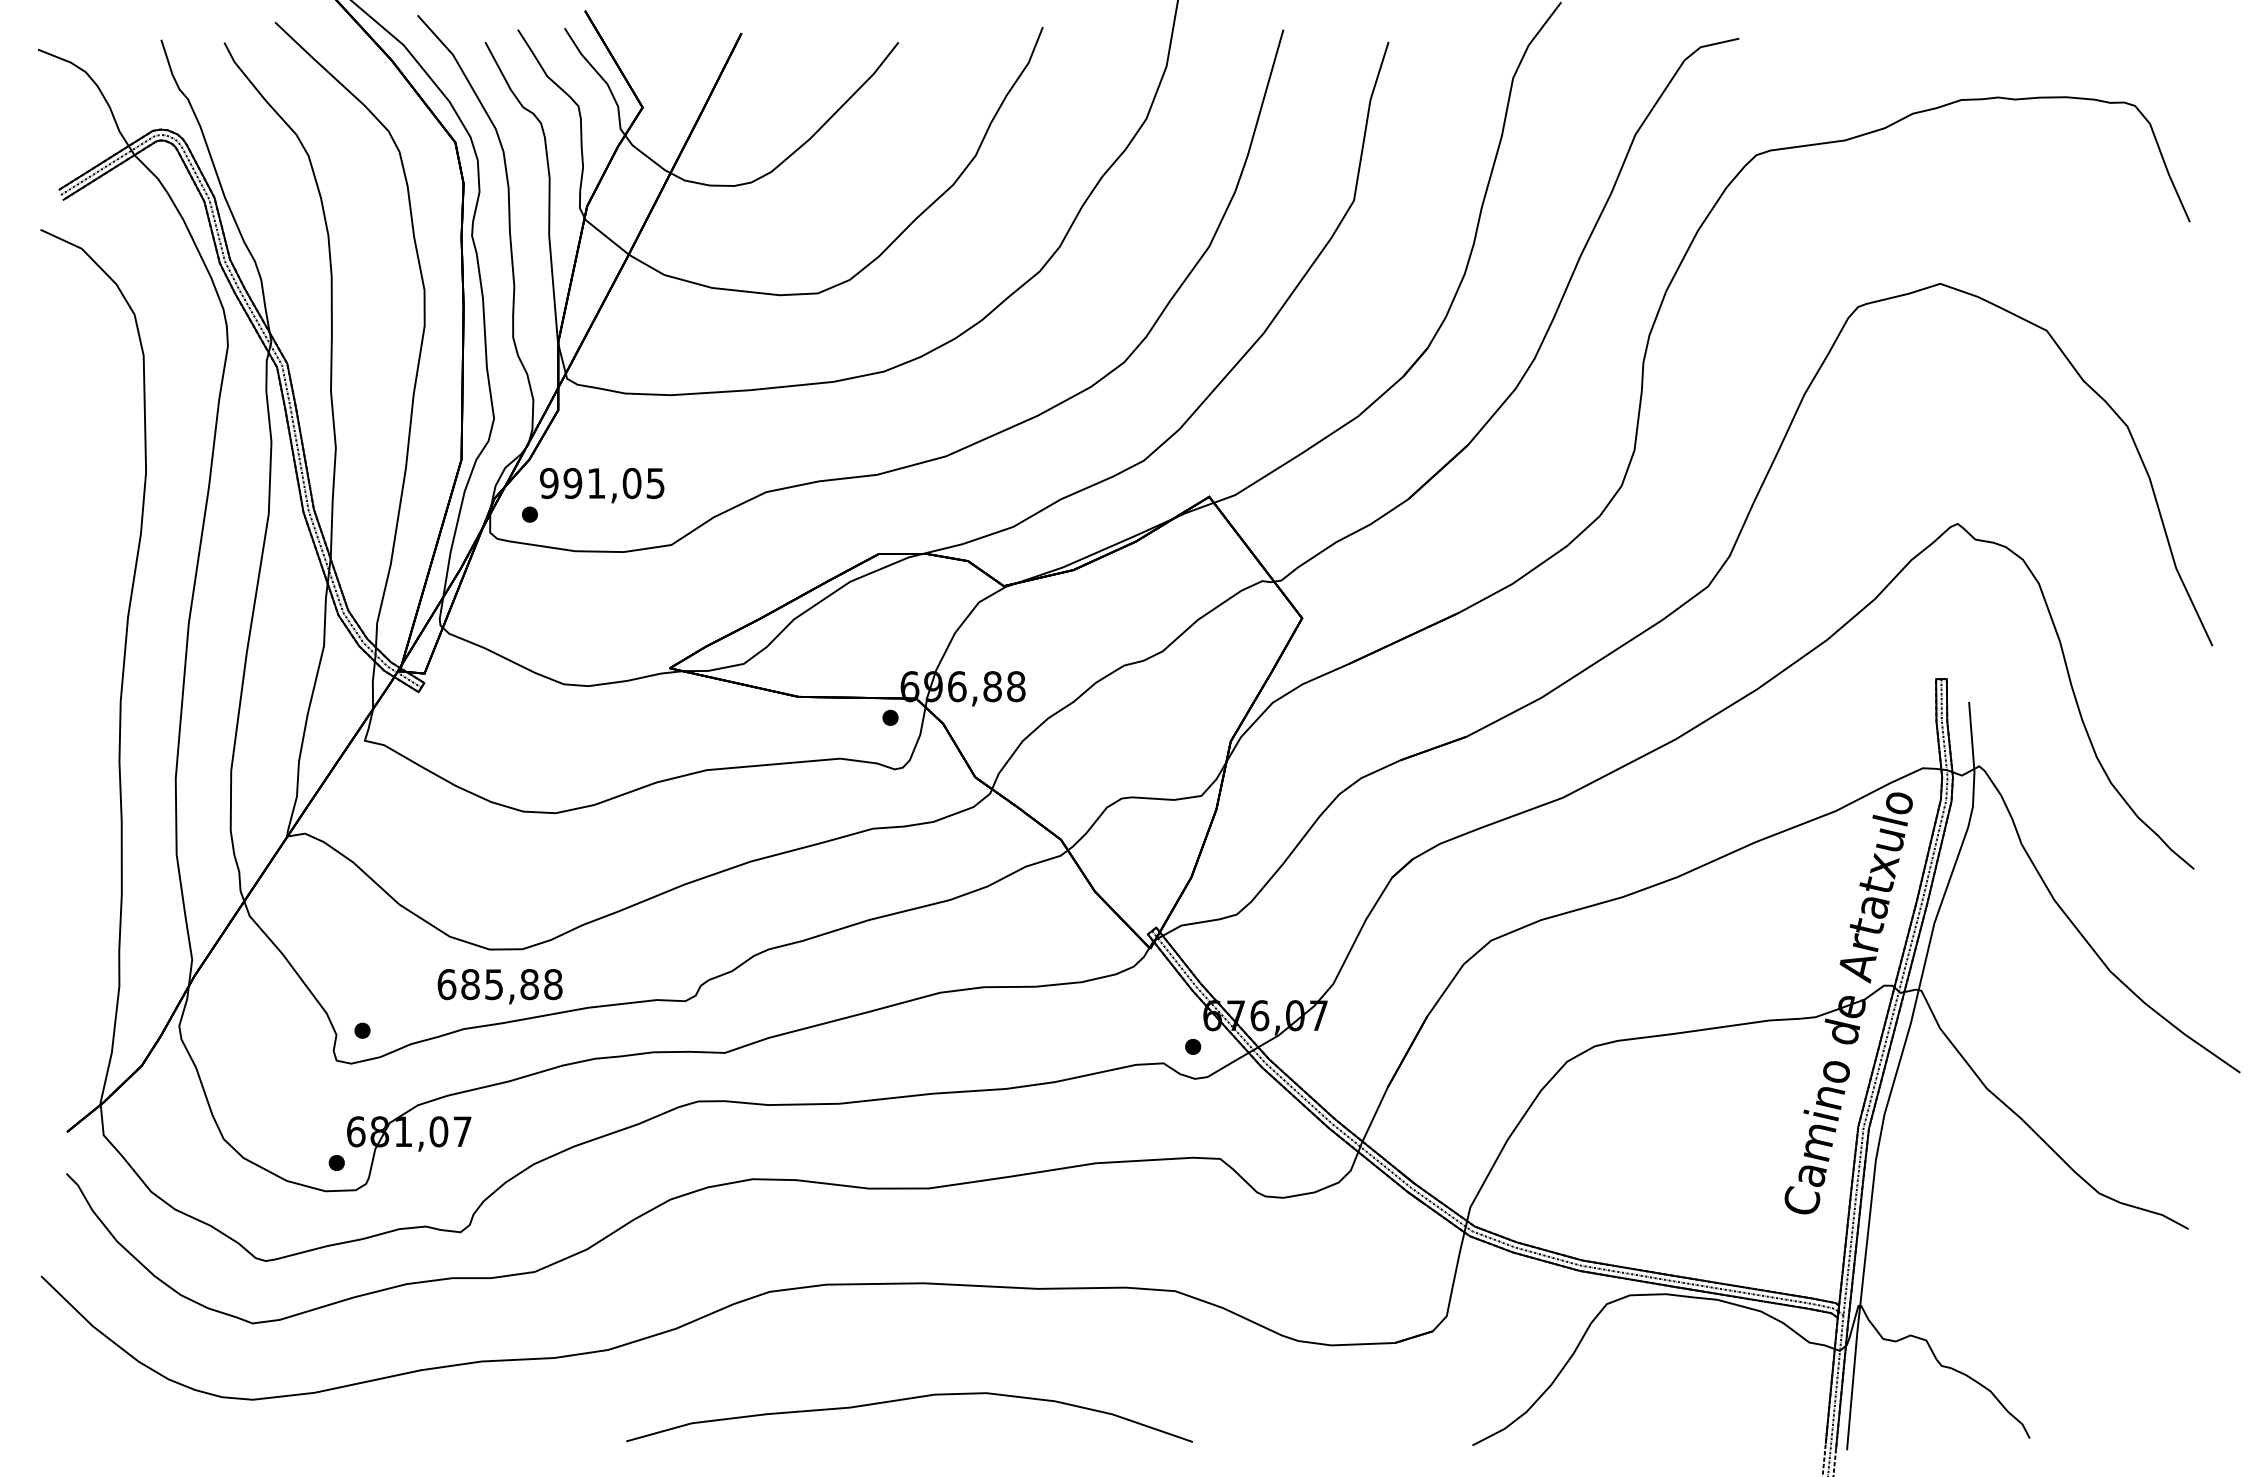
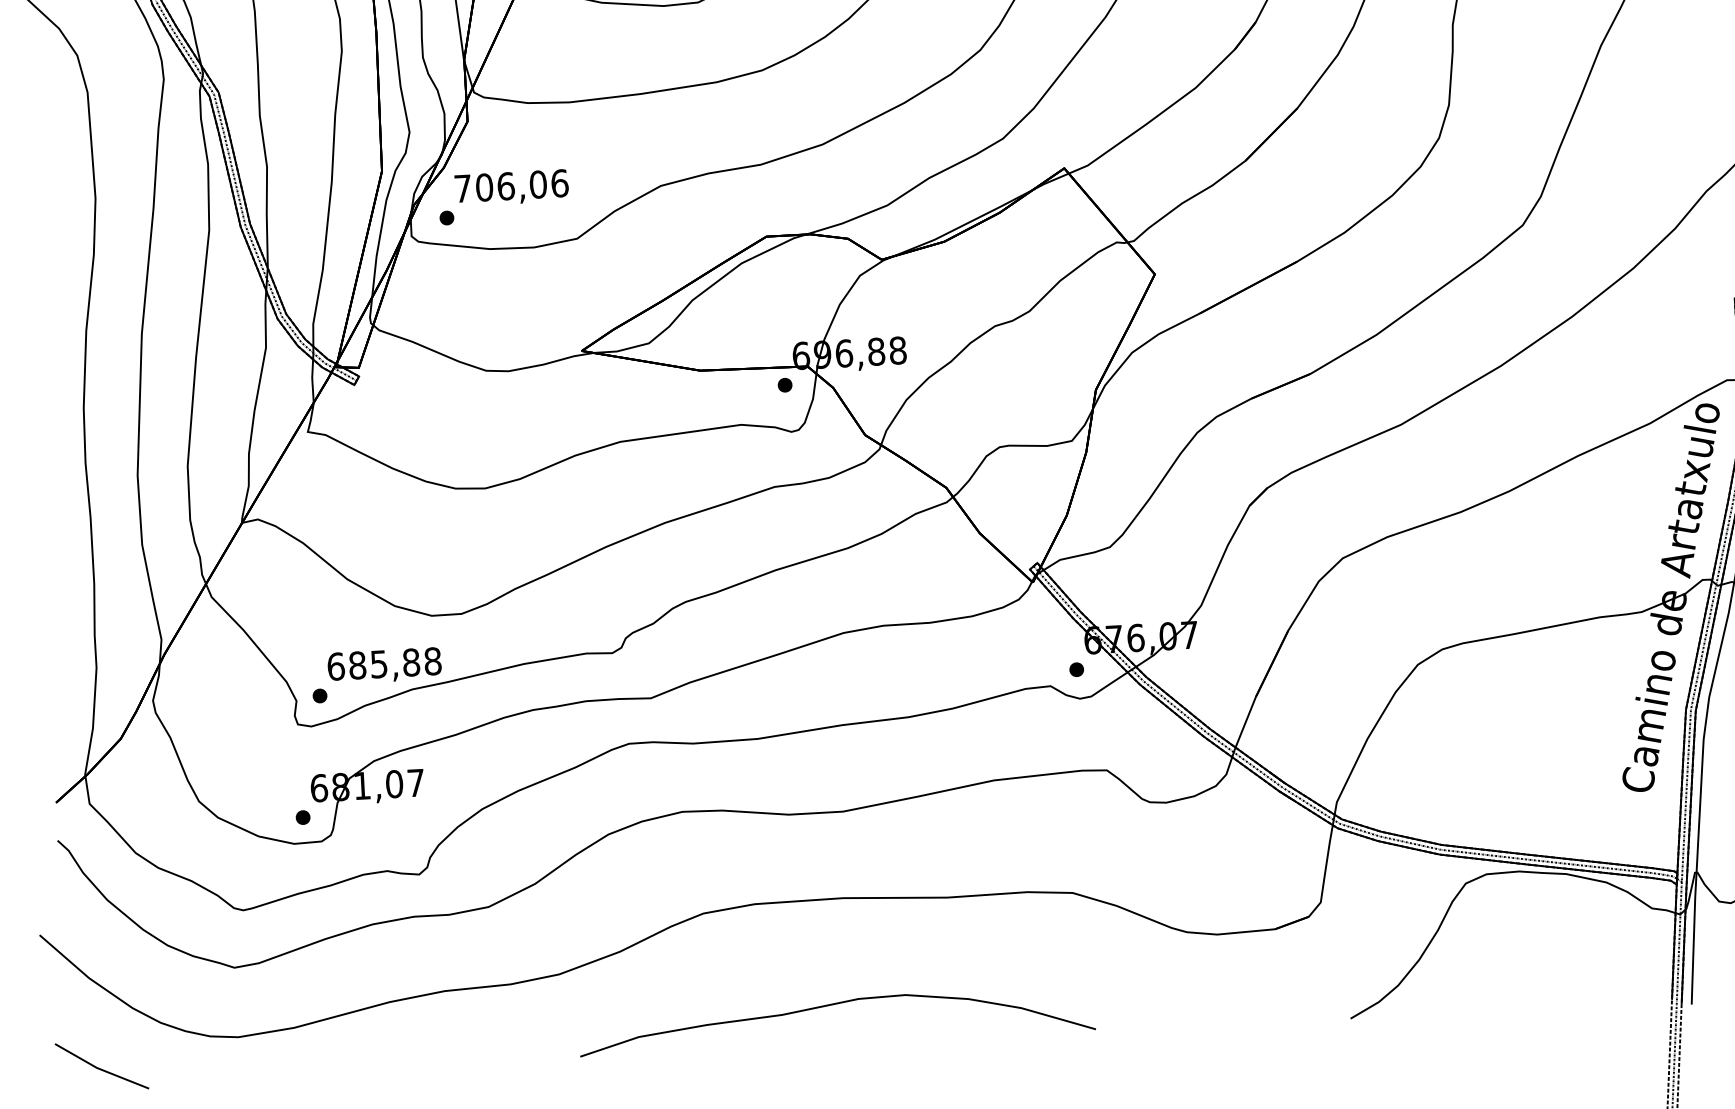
text: (602, 483) -> (511, 186), 991,05 -> 706,06
text: (499, 986) -> (384, 665), moved
line: (99, 1425) -> (100, 1068), added

